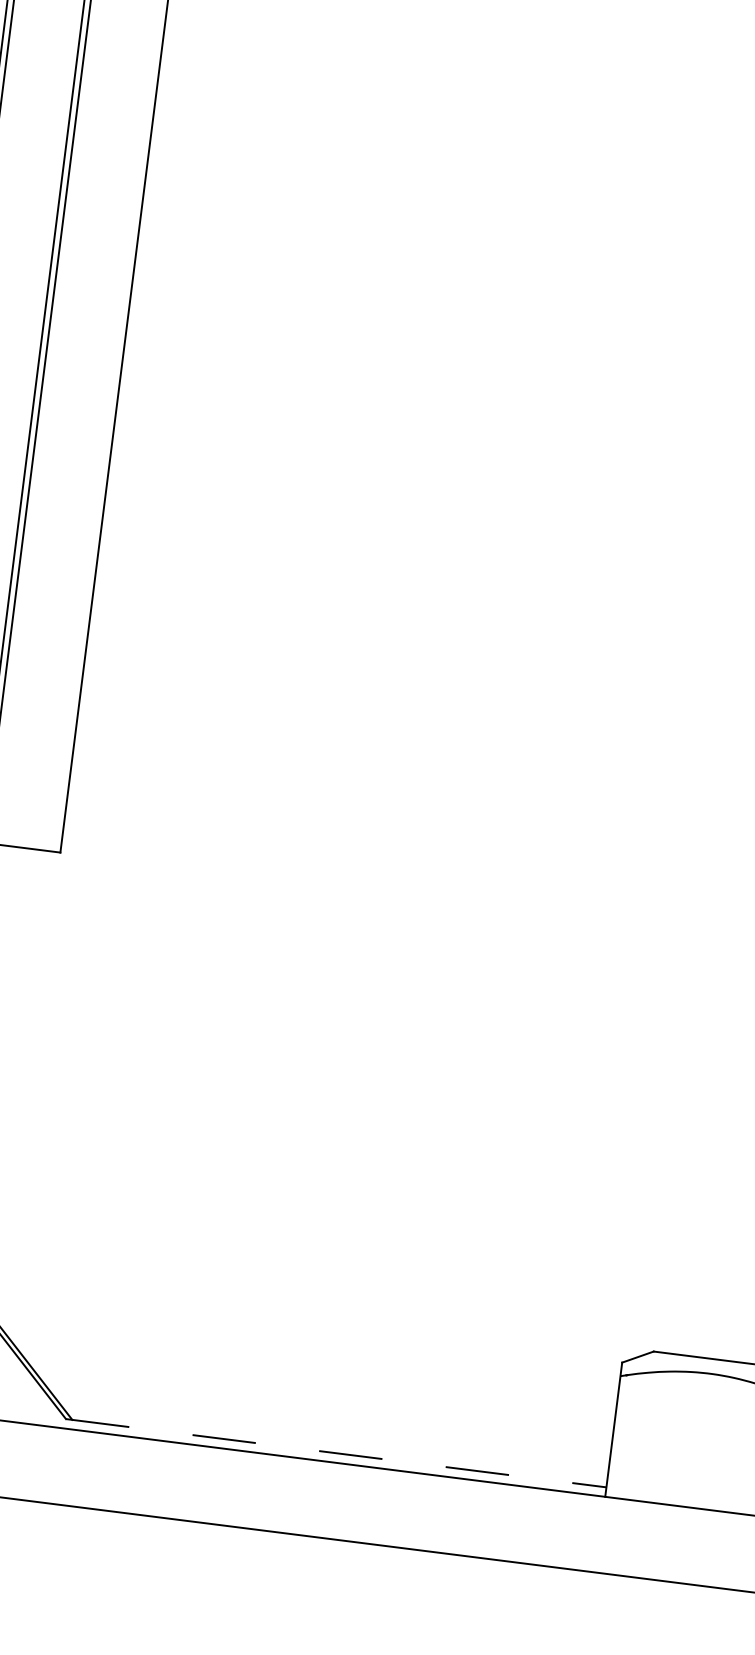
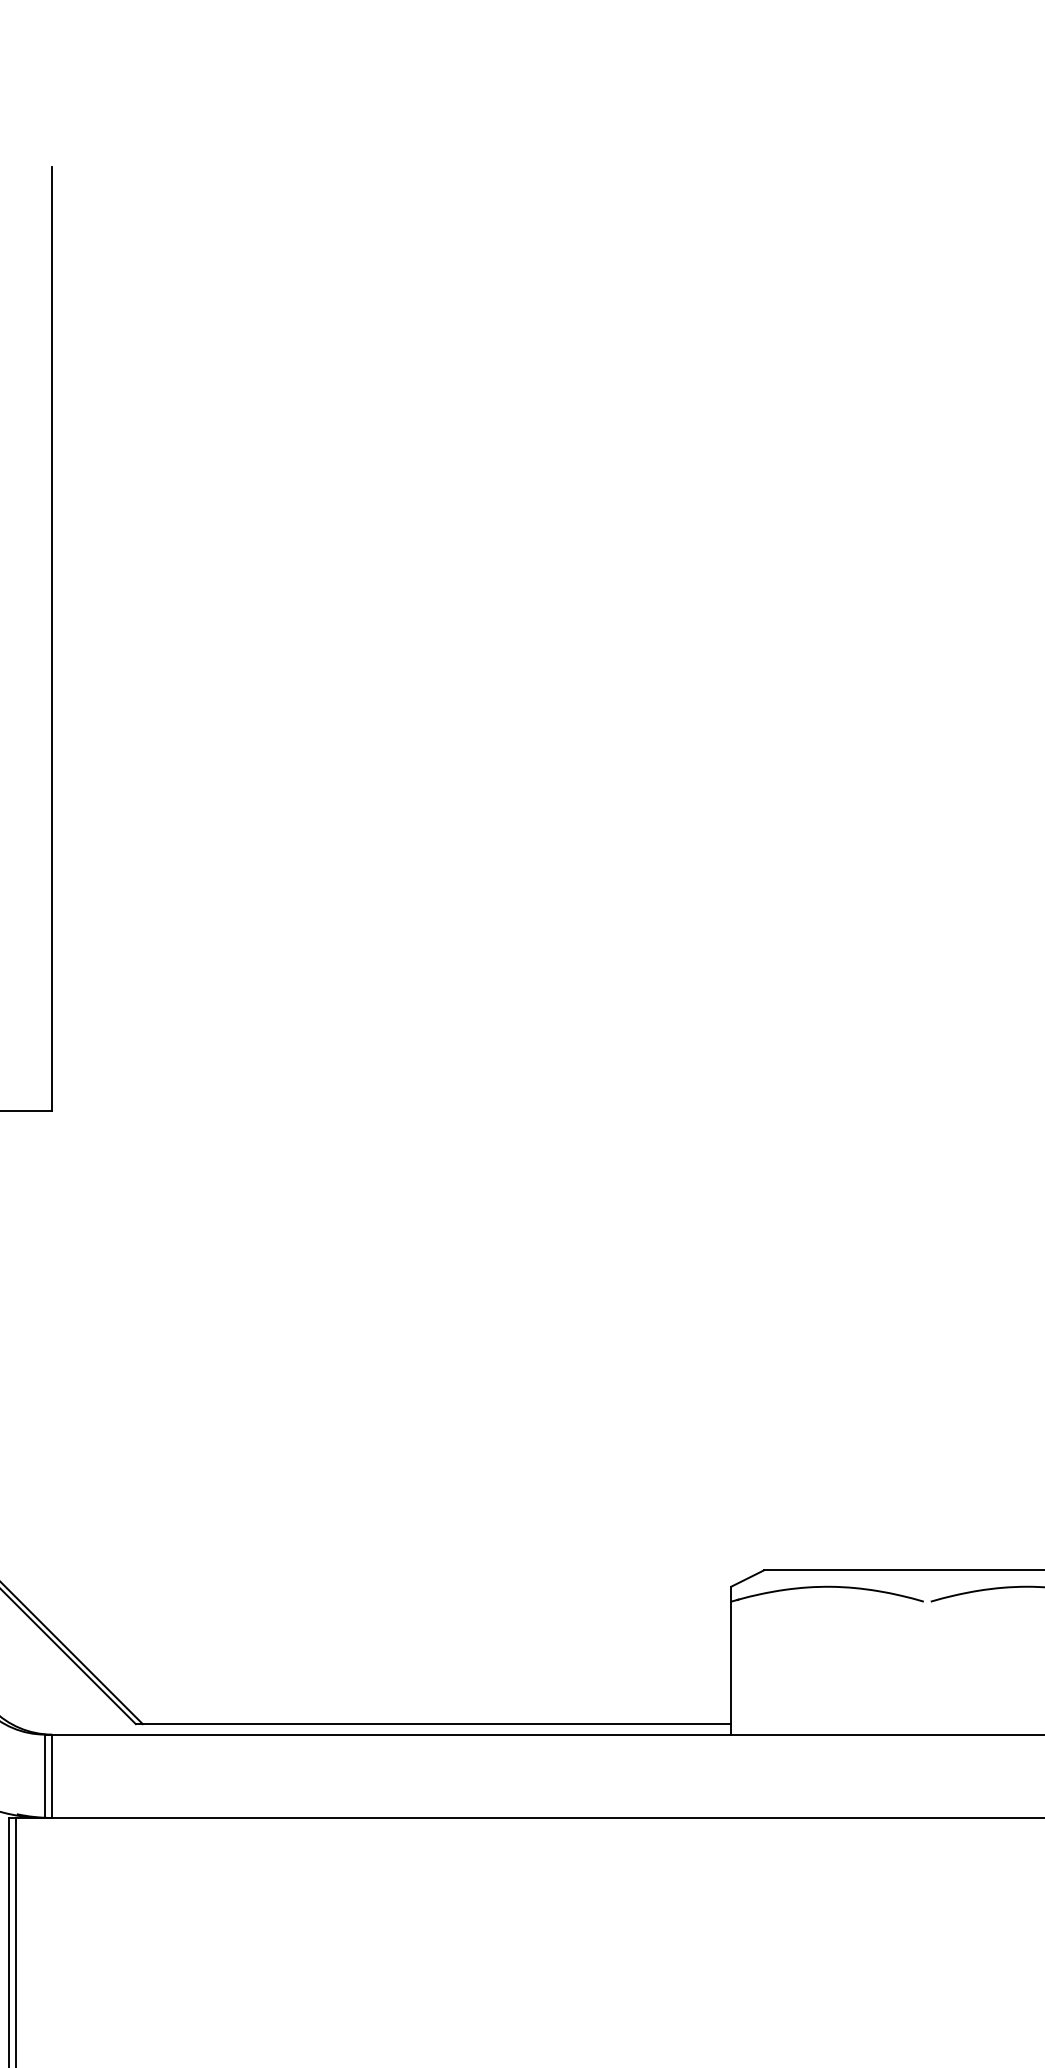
line: (336, 1453) -> (433, 1724), dashed -> solid

